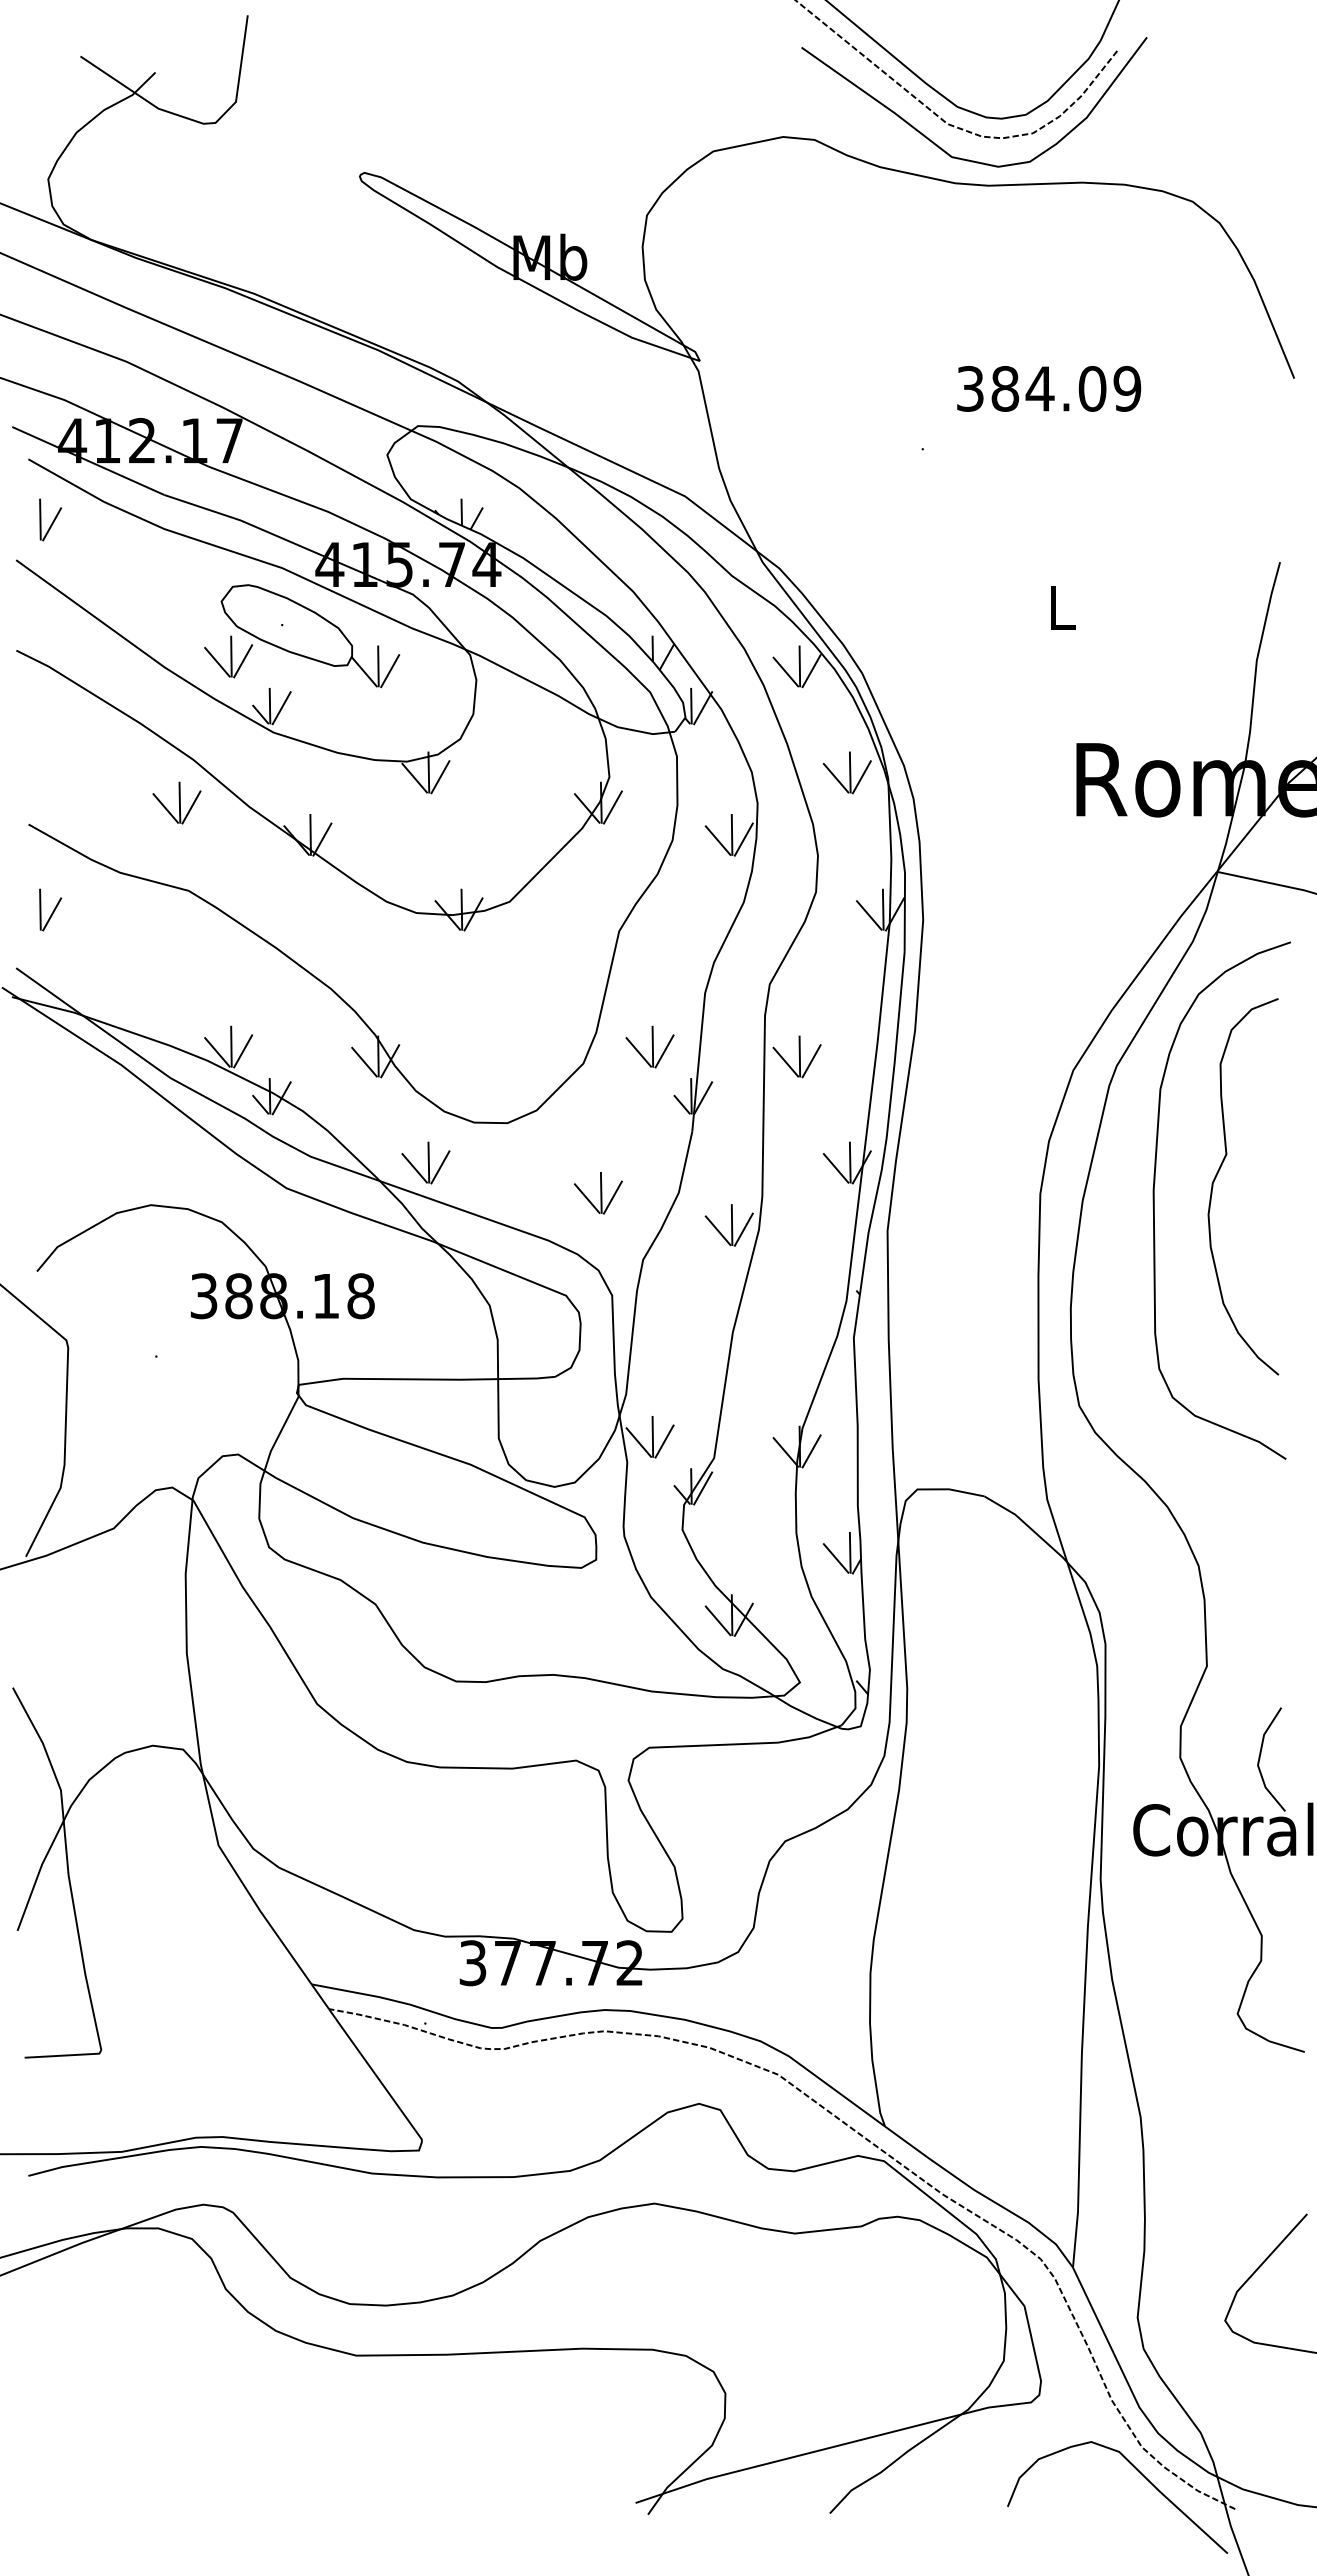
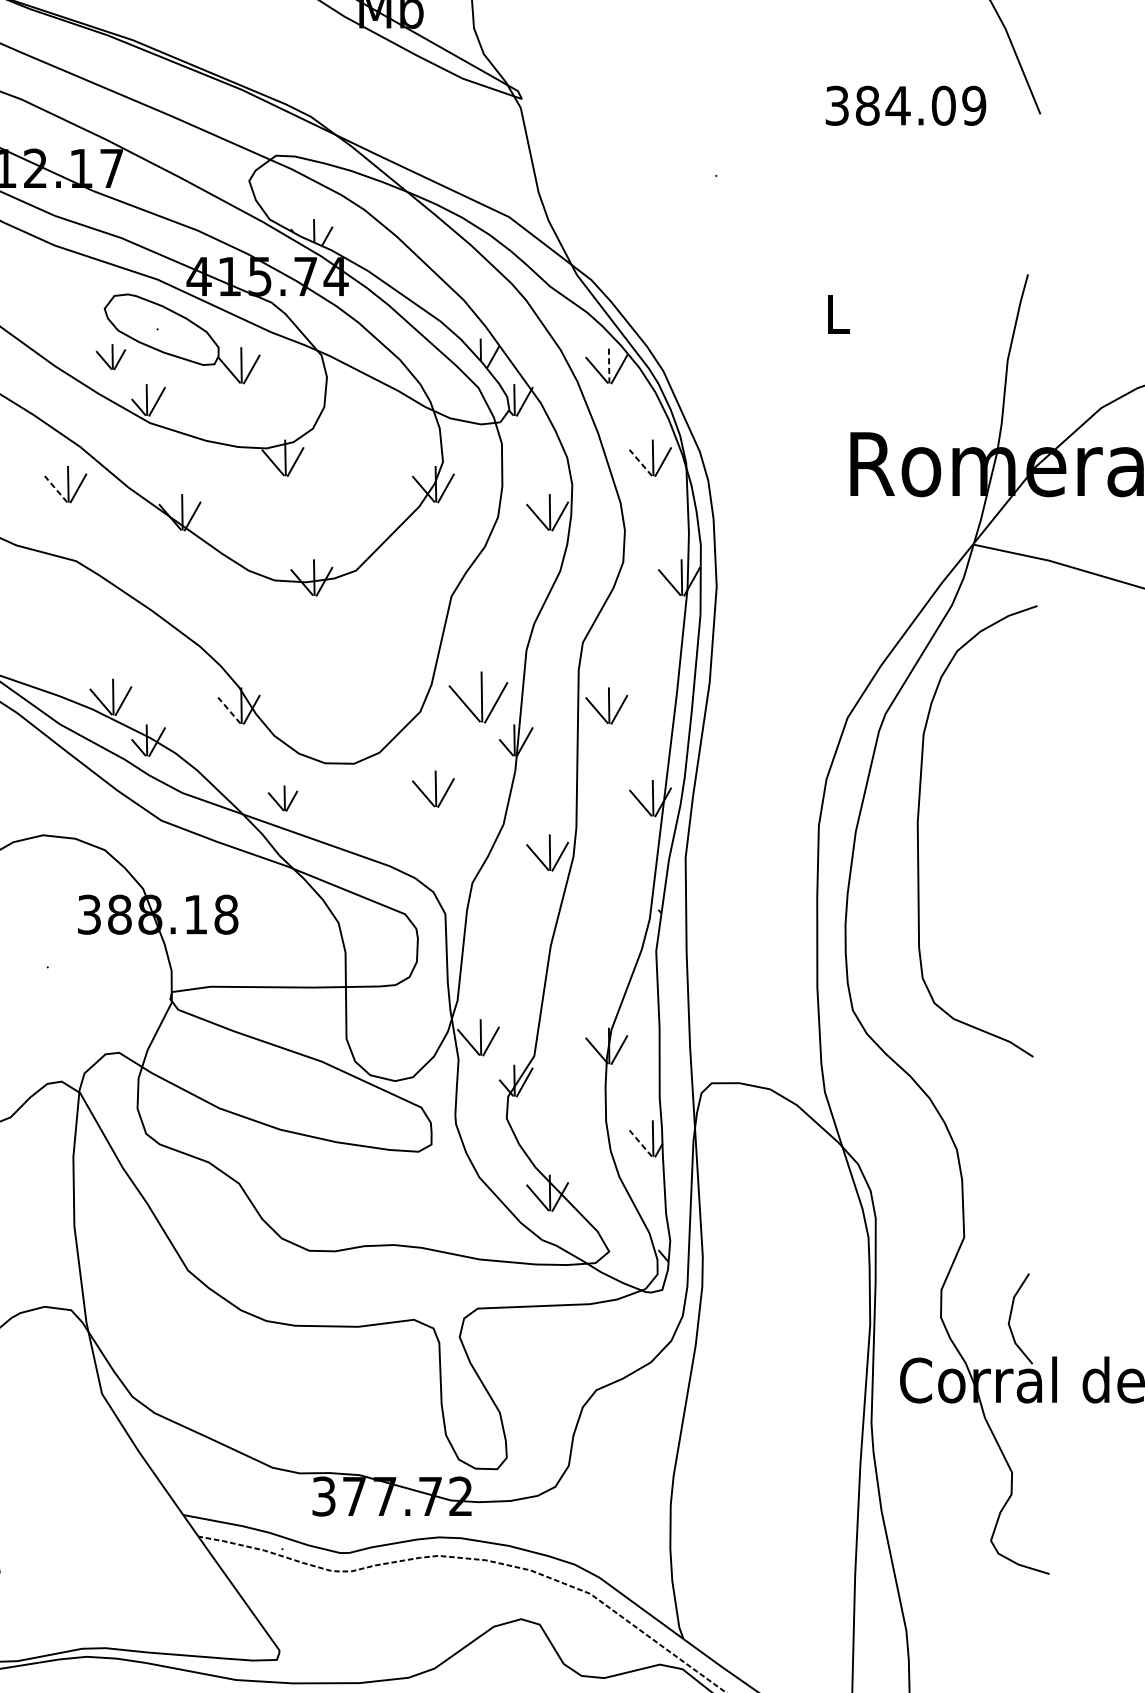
text: (1049, 388) -> (906, 105), moved
part: (228, 656) -> (110, 356), size x0.7
line: (799, 666) -> (608, 365), solid -> dashed
line: (836, 778) -> (641, 463), solid -> dashed
line: (165, 808) -> (55, 489), solid -> dashed
part: (649, 1046) -> (477, 696), size x1.4
line: (364, 1062) -> (229, 710), solid -> dashed
part: (425, 1162) -> (282, 798), size x0.7
curve: (1218, 1173) -> (974, 807), removed
part: (597, 1193) -> (432, 789), moved
line: (836, 1558) -> (641, 1143), solid -> dashed

